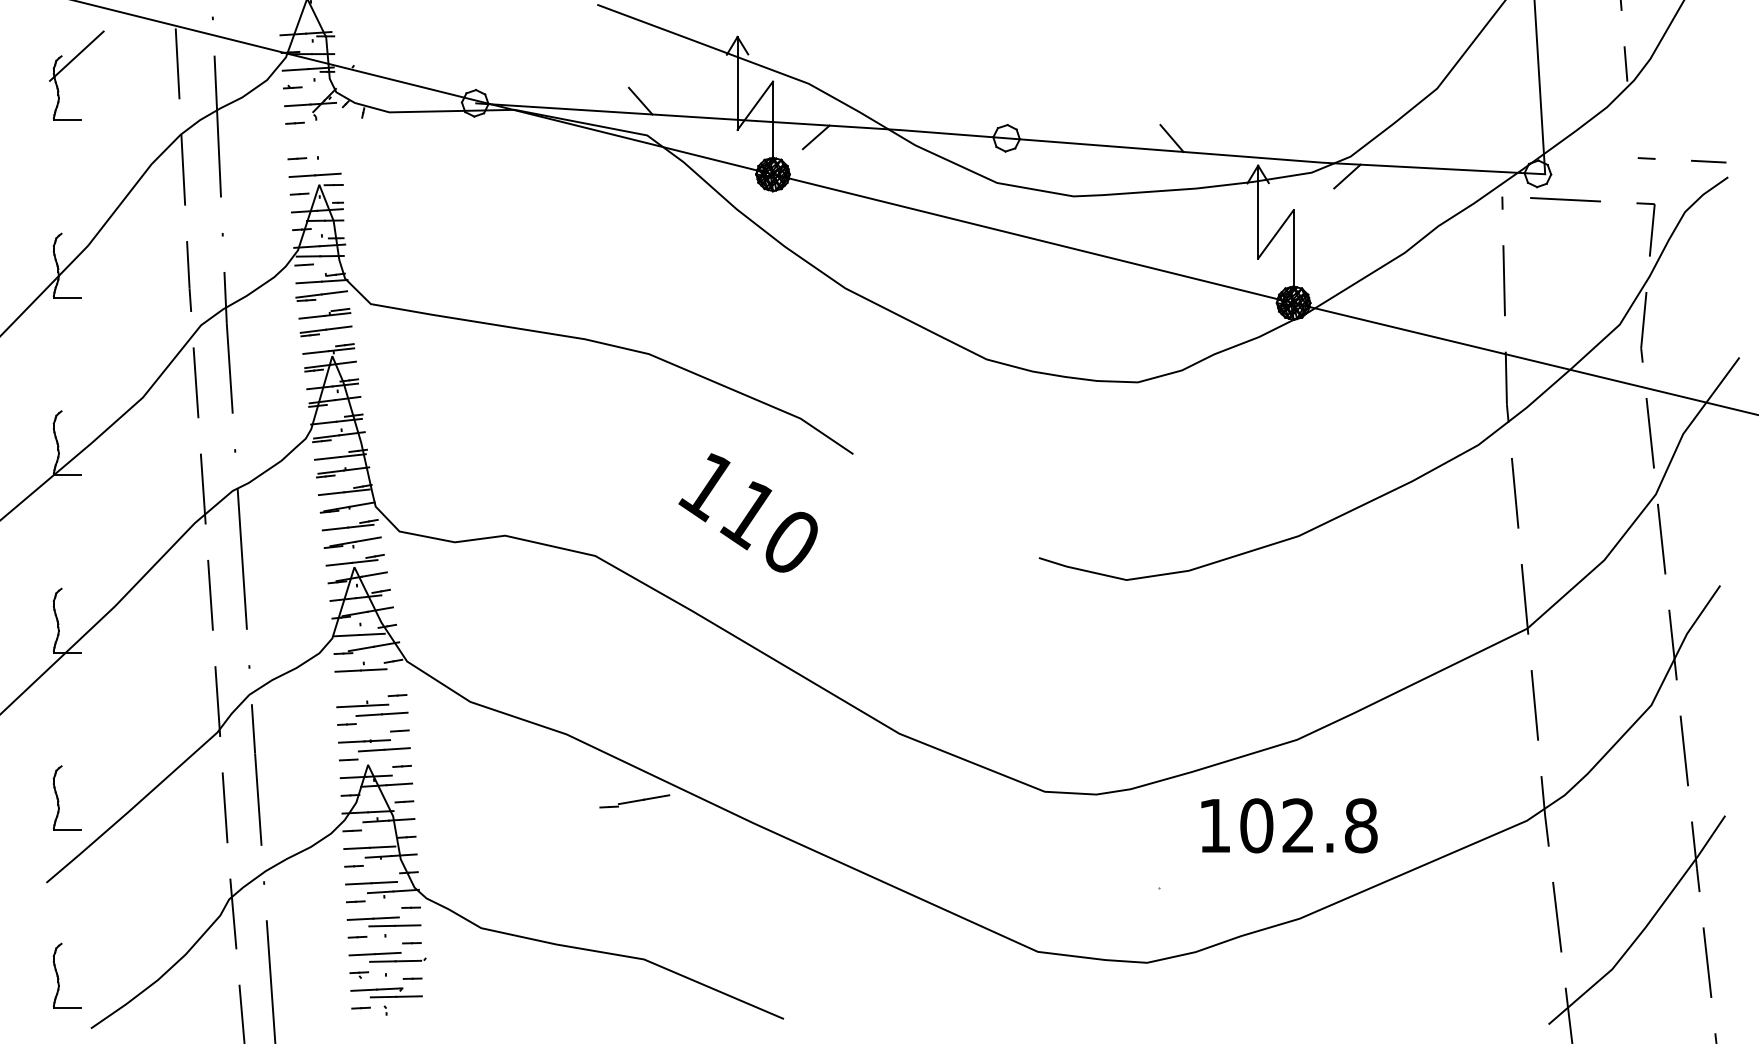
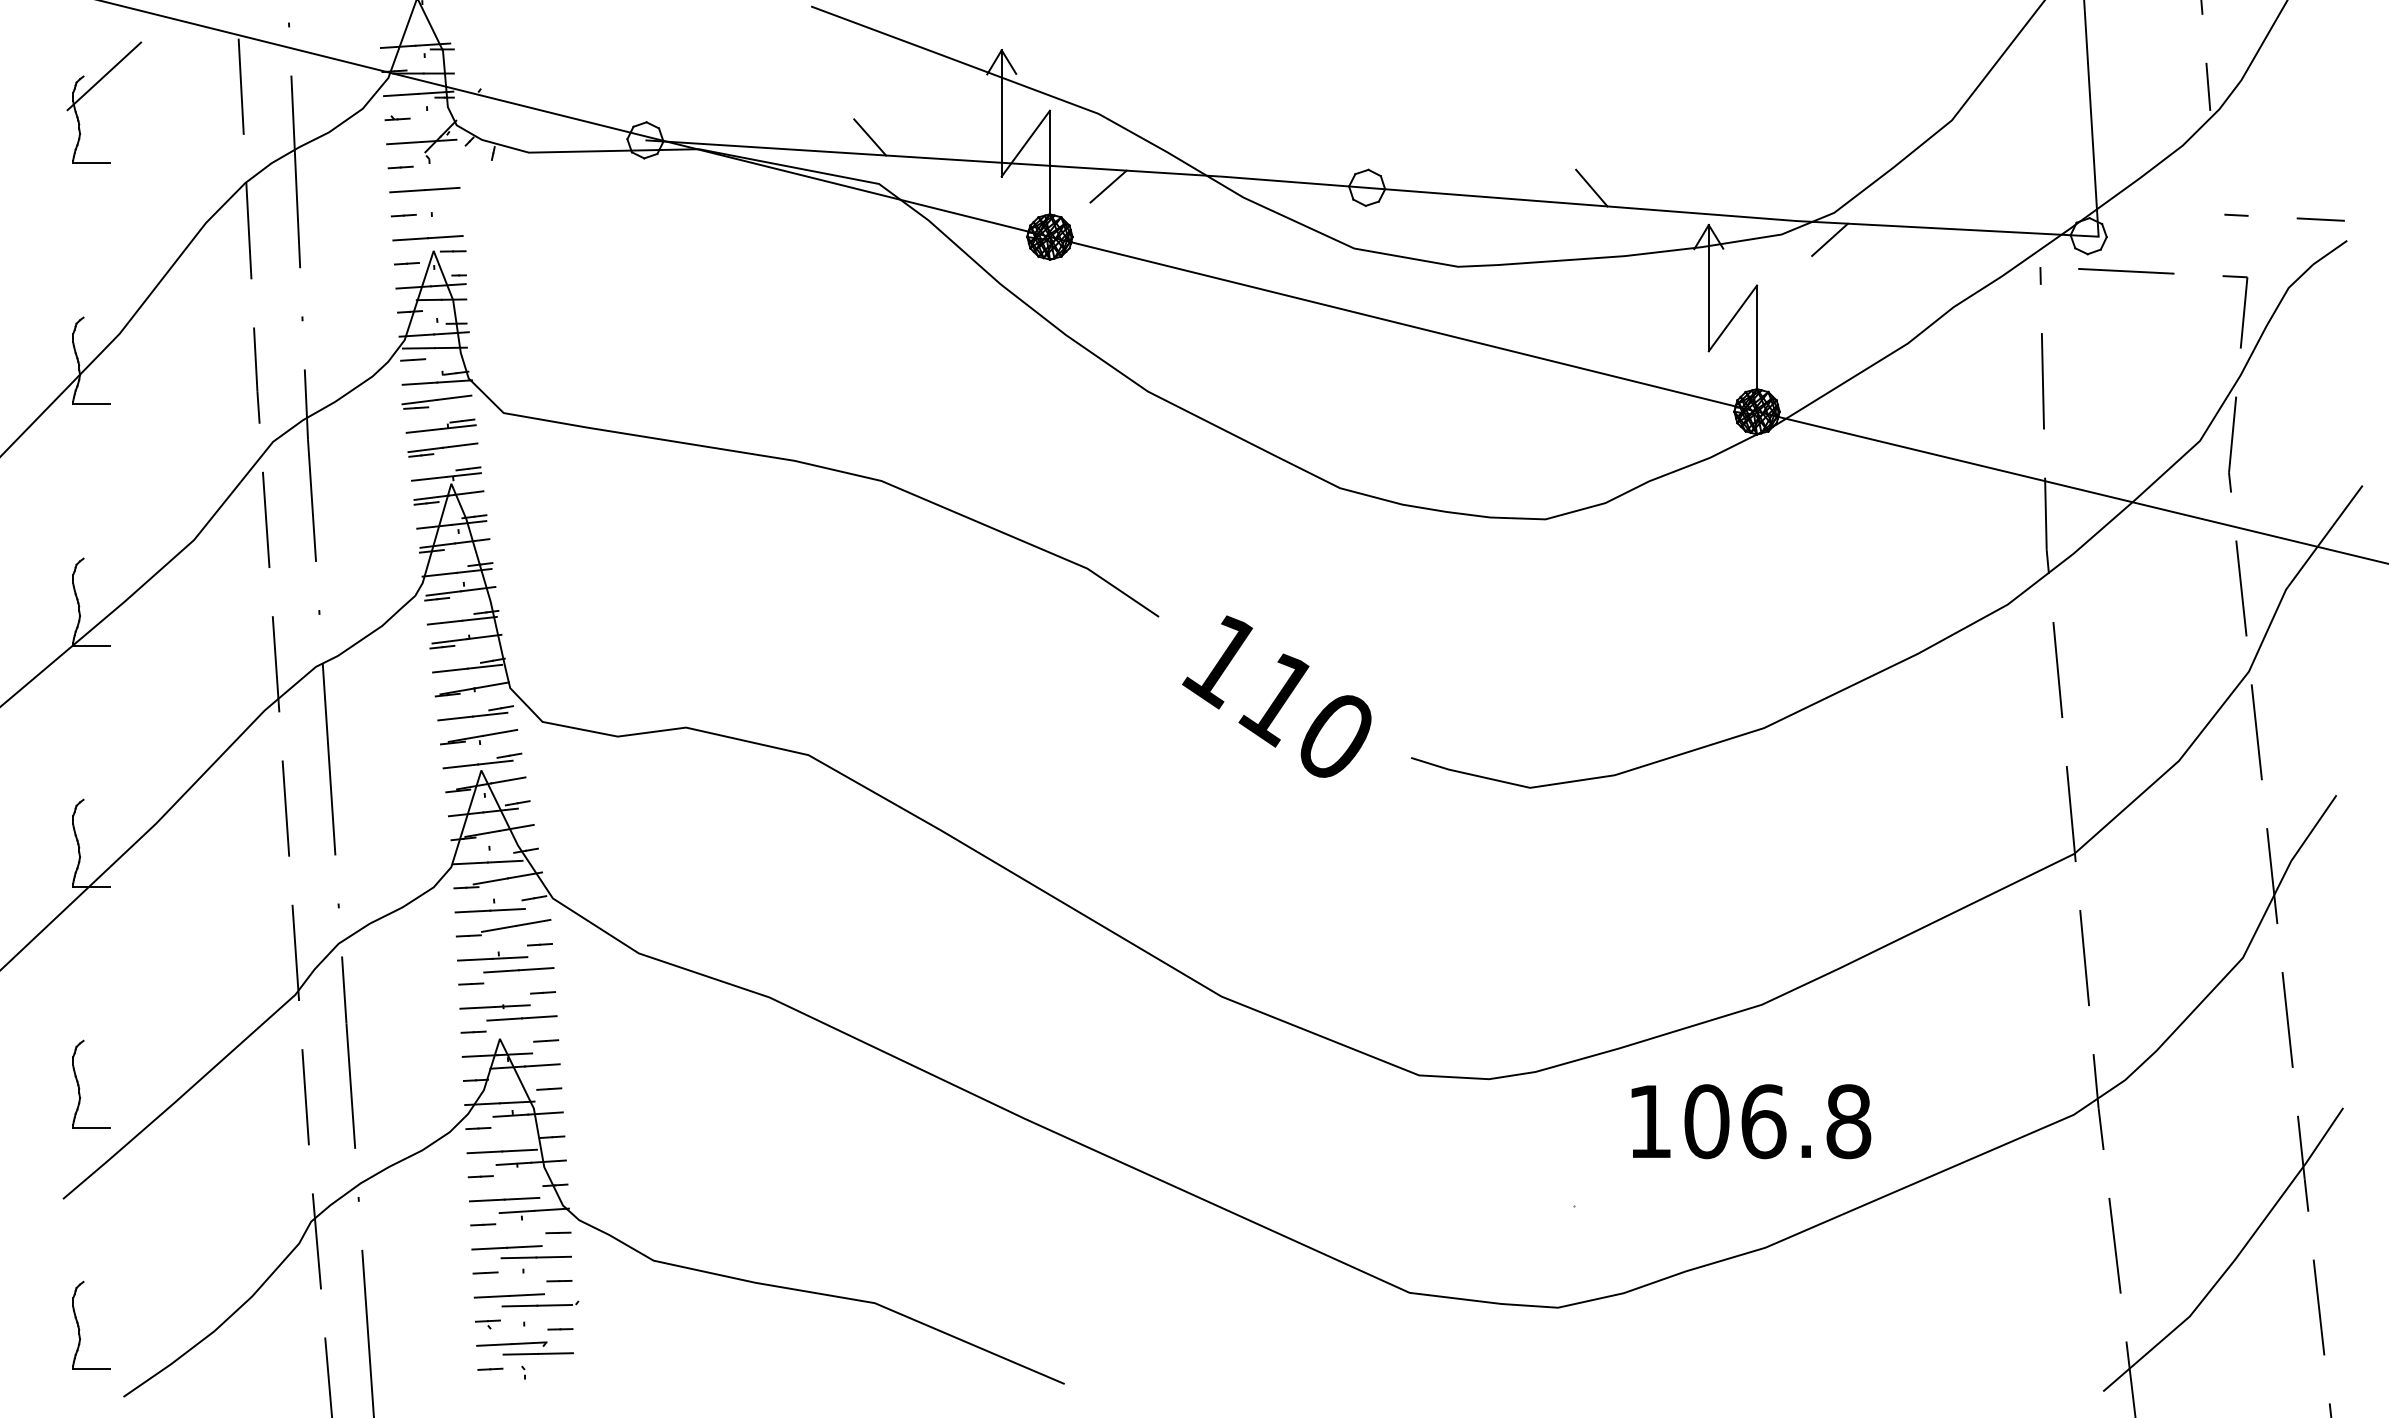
line: (312, 139) -> (424, 189), added
text: (747, 512) -> (1275, 696), moved
part: (634, 801) -> (503, 928), moved
text: (1298, 825) -> (1763, 1121), 102.8 -> 106.8

